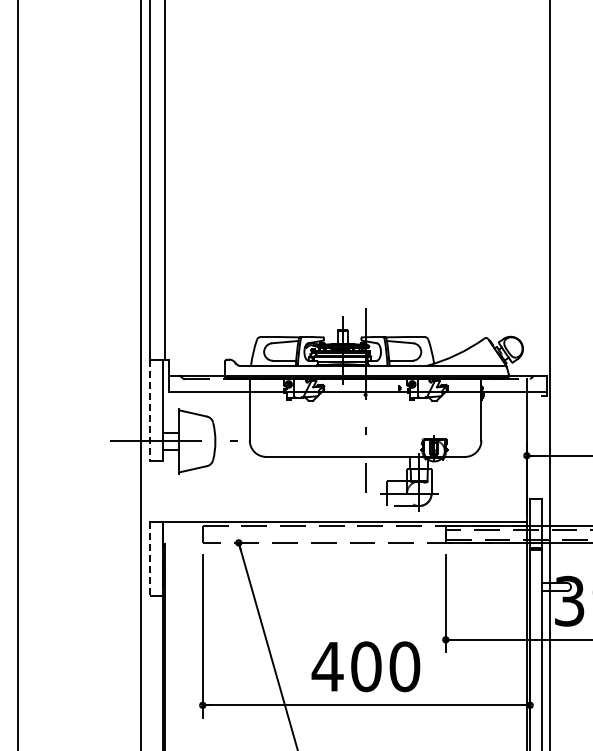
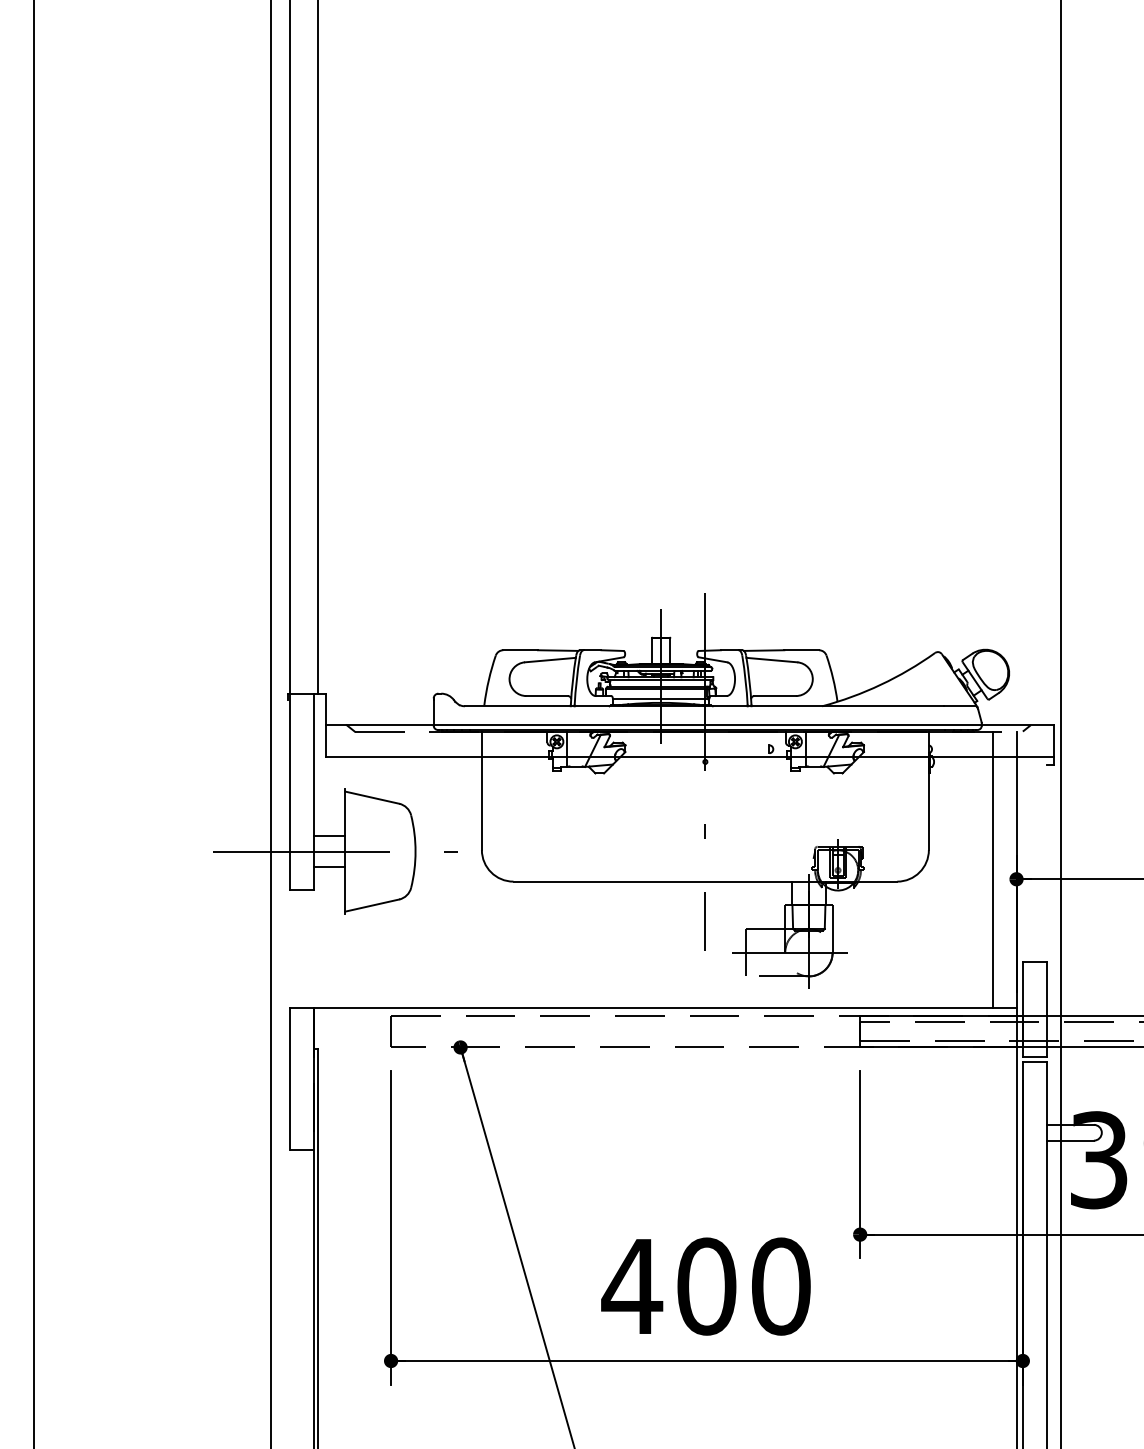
line: (150, 410) -> (290, 792), dashed -> solid
line: (514, 450) -> (992, 869), added
line: (150, 559) -> (290, 1079), dashed -> solid

